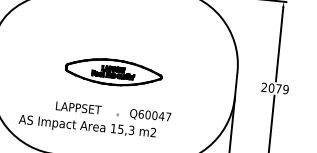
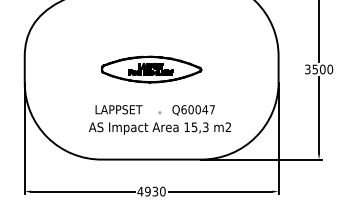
text: (274, 88) -> (318, 69), 2079 -> 3500
text: (86, 127) -> (159, 128), moved

